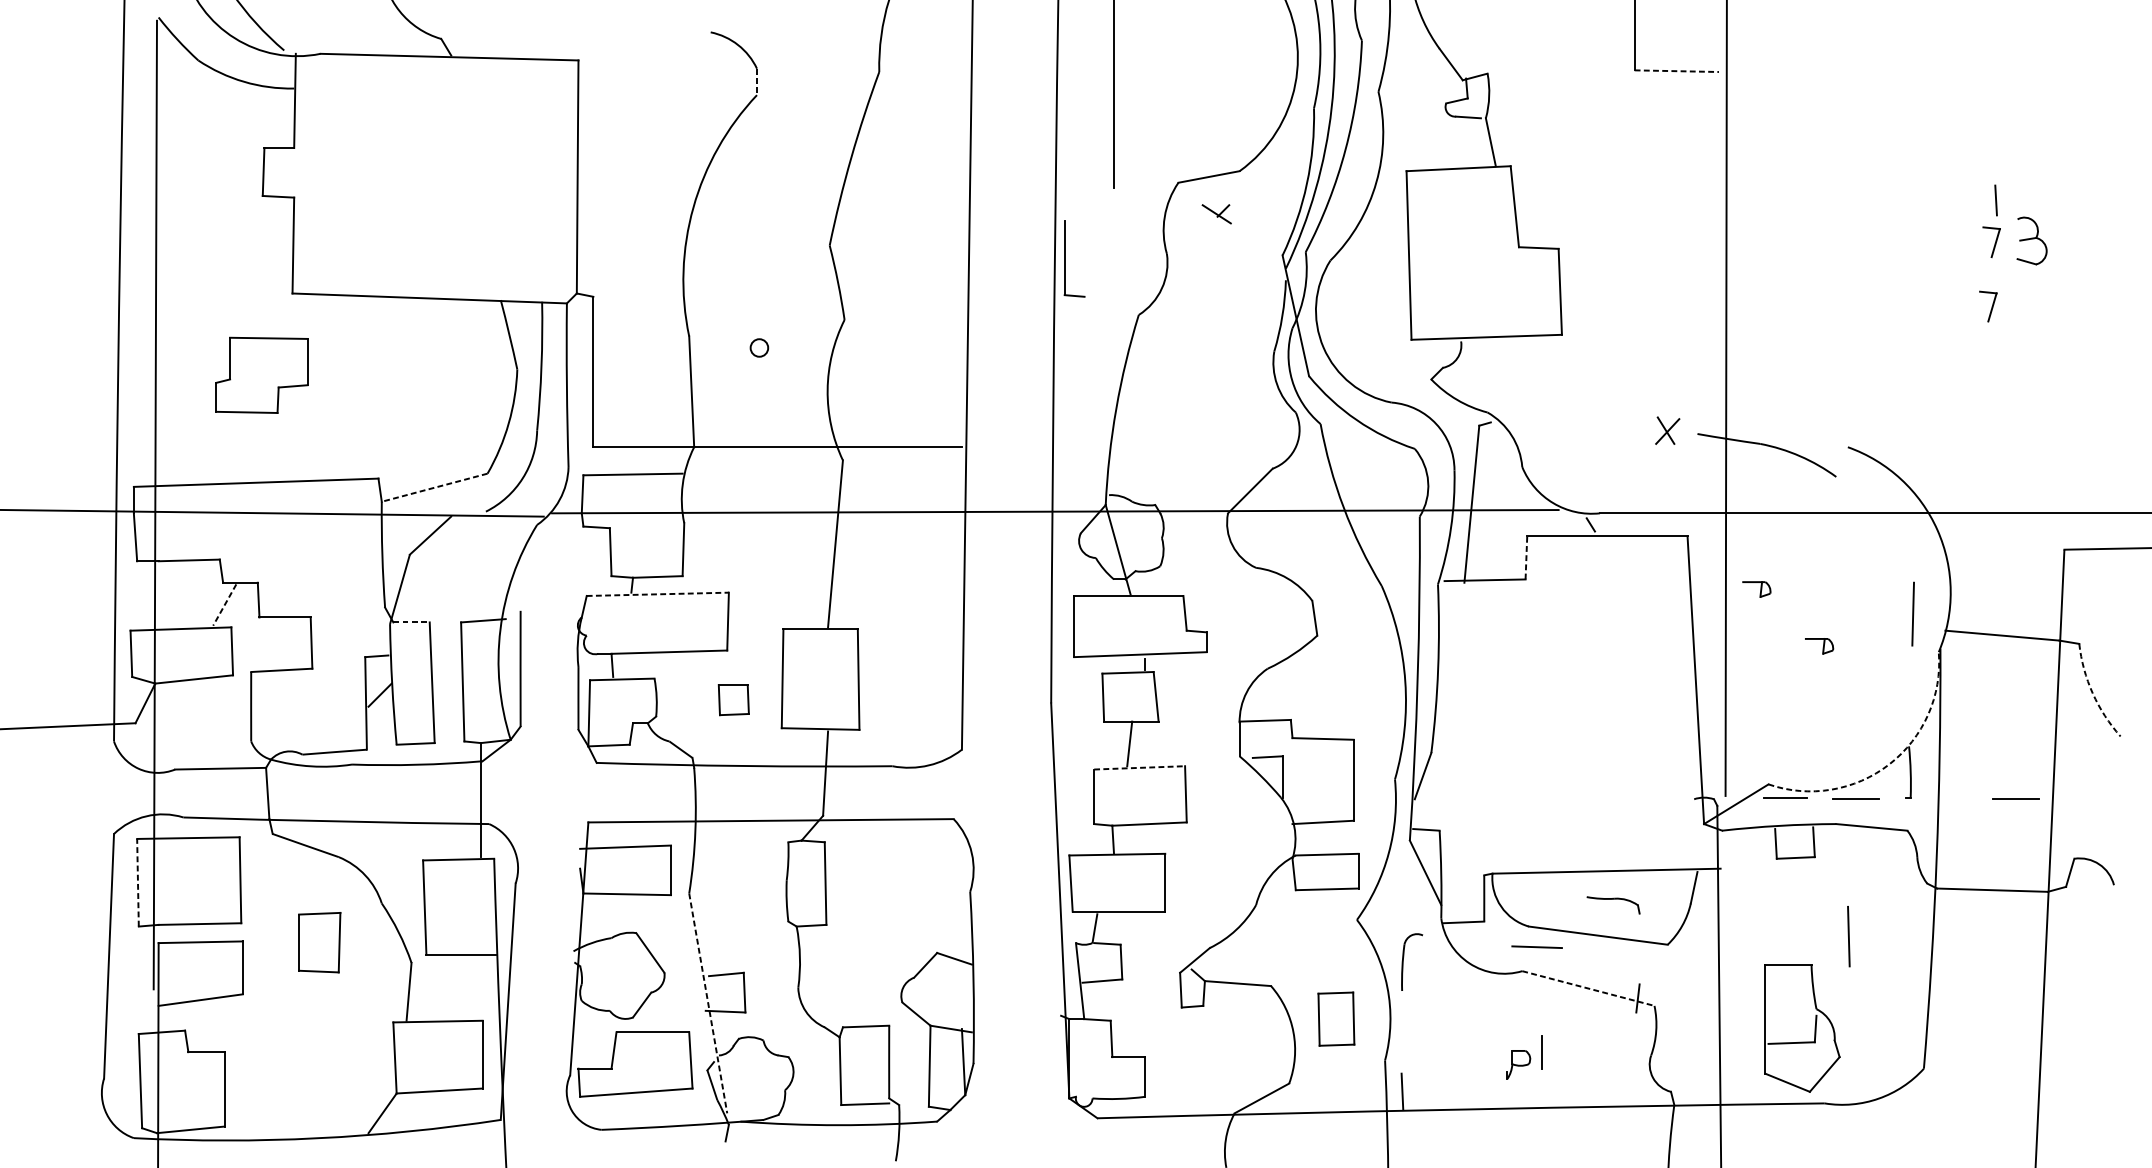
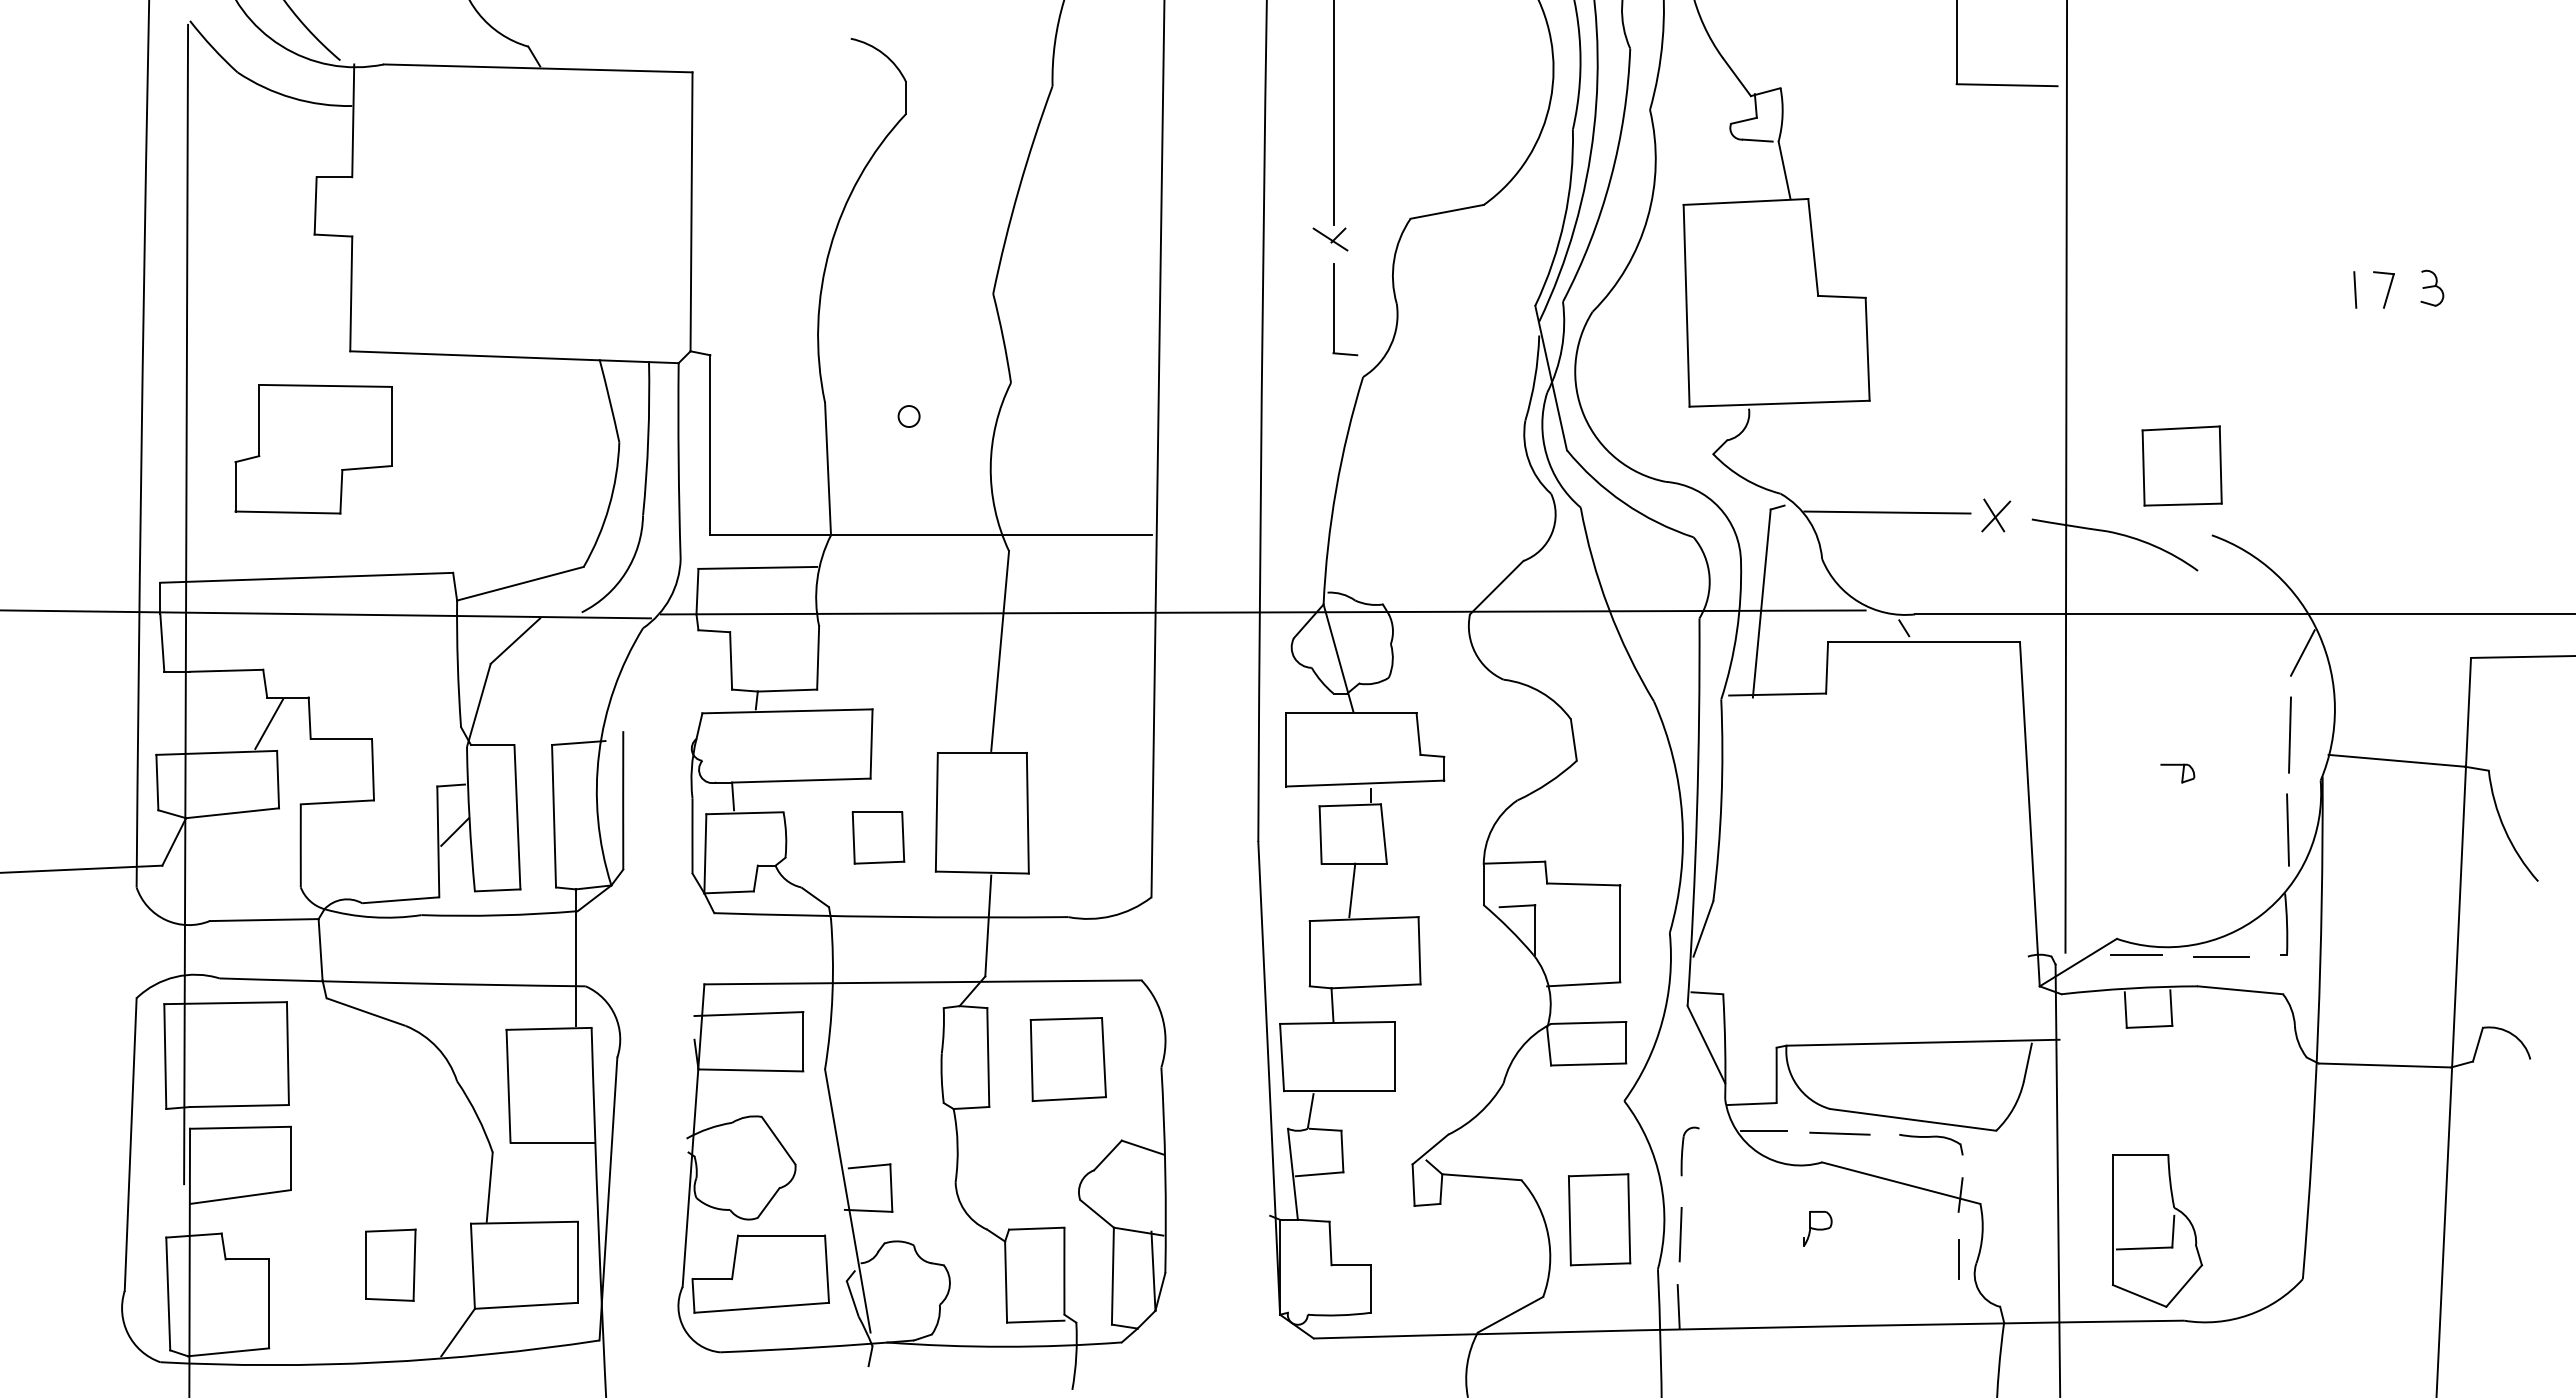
line: (1677, 71) -> (2007, 85), dashed -> solid
line: (757, 82) -> (906, 98), dashed -> solid
line: (1996, 200) -> (2355, 289), moved
part: (1216, 214) -> (1330, 239), moved
part: (2032, 240) -> (2432, 287), size x0.62
part: (1065, 258) -> (1334, 309), moved
part: (1987, 306) -> (2379, 366), removed
part: (261, 375) -> (313, 449), size x1.43
part: (1822, 388) -> (2181, 465), added
line: (1576, 428) -> (1887, 512), added
line: (434, 487) -> (520, 583), dashed -> solid
line: (1923, 545) -> (2302, 652), added
line: (1526, 557) -> (1827, 667), dashed -> solid
part: (1756, 589) -> (2102, 705), removed
line: (657, 594) -> (787, 711), dashed -> solid
line: (224, 605) -> (268, 724), dashed -> solid
line: (411, 622) -> (492, 744), dashed -> solid
arc: (2092, 693) -> (2504, 829), dashed -> solid
part: (733, 699) -> (878, 837), size x1.43
arc: (1889, 764) -> (2261, 914), dashed -> solid
line: (1139, 768) -> (1364, 919), dashed -> solid
line: (2015, 799) -> (2412, 956), removed
line: (138, 882) -> (165, 1056), dashed -> solid
part: (891, 885) -> (1067, 1059), added
part: (1613, 899) -> (1931, 1137), moved
line: (1848, 936) -> (2287, 829), moved
part: (319, 942) -> (390, 1264), moved
line: (1473, 944) -> (1763, 1130), added
part: (1411, 962) -> (1689, 1151), size x0.71
line: (1588, 988) -> (1901, 1183), dashed -> solid
line: (707, 1003) -> (847, 1200), dashed -> solid
part: (1336, 1018) -> (1599, 1219), size x1.43
line: (1403, 1031) -> (1680, 1234), added
line: (1541, 1052) -> (1958, 1259), moved
part: (1518, 1064) -> (1817, 1228), moved

